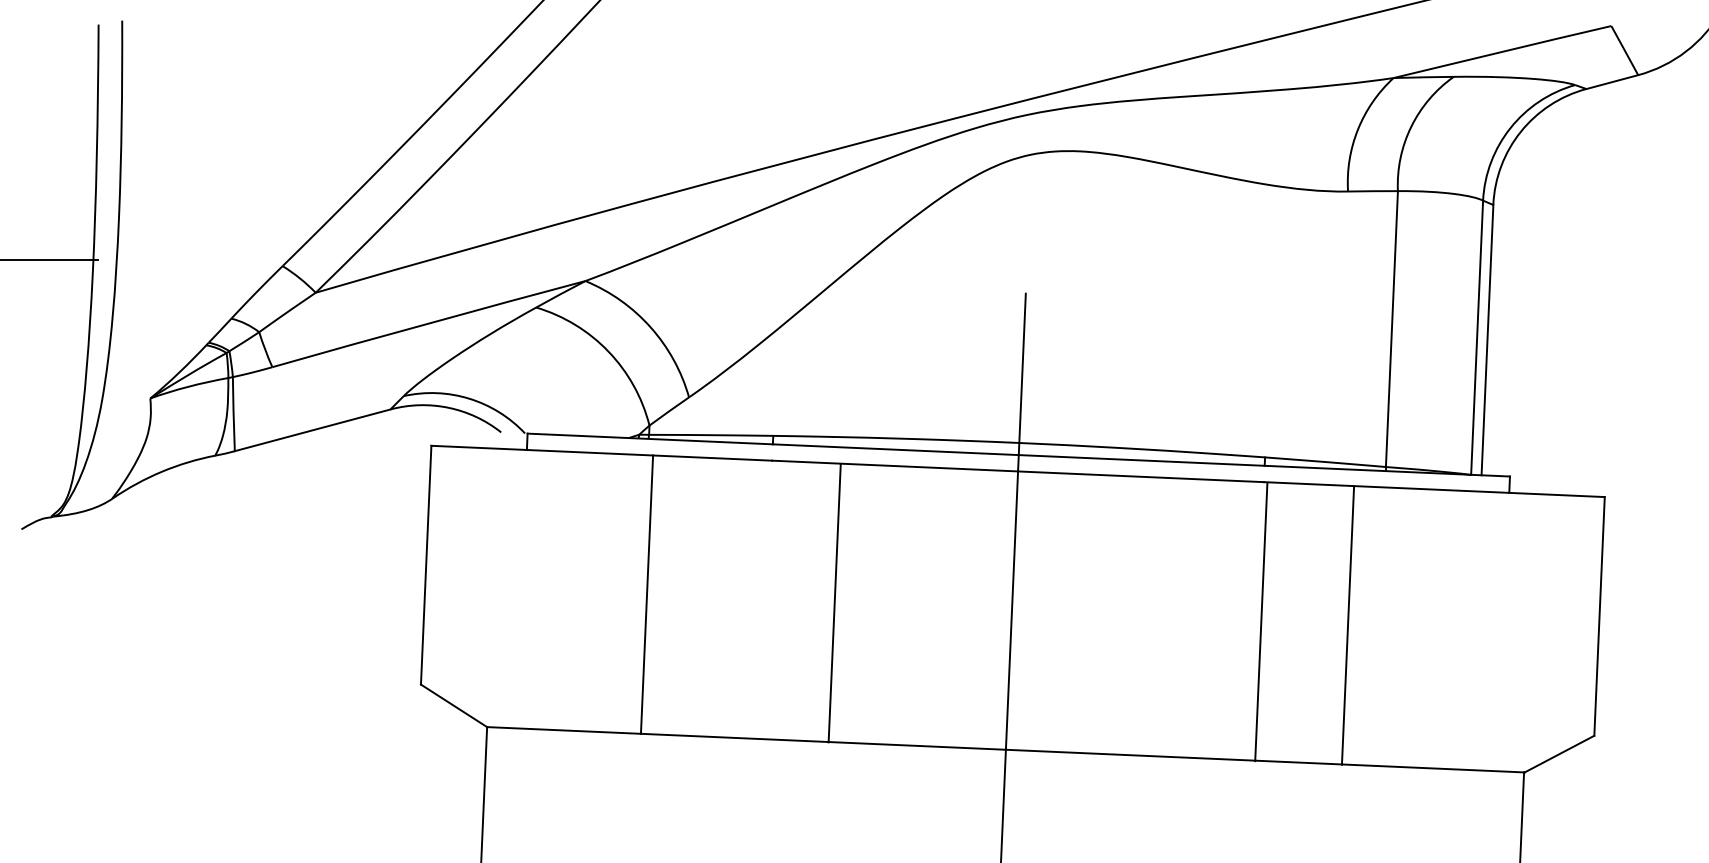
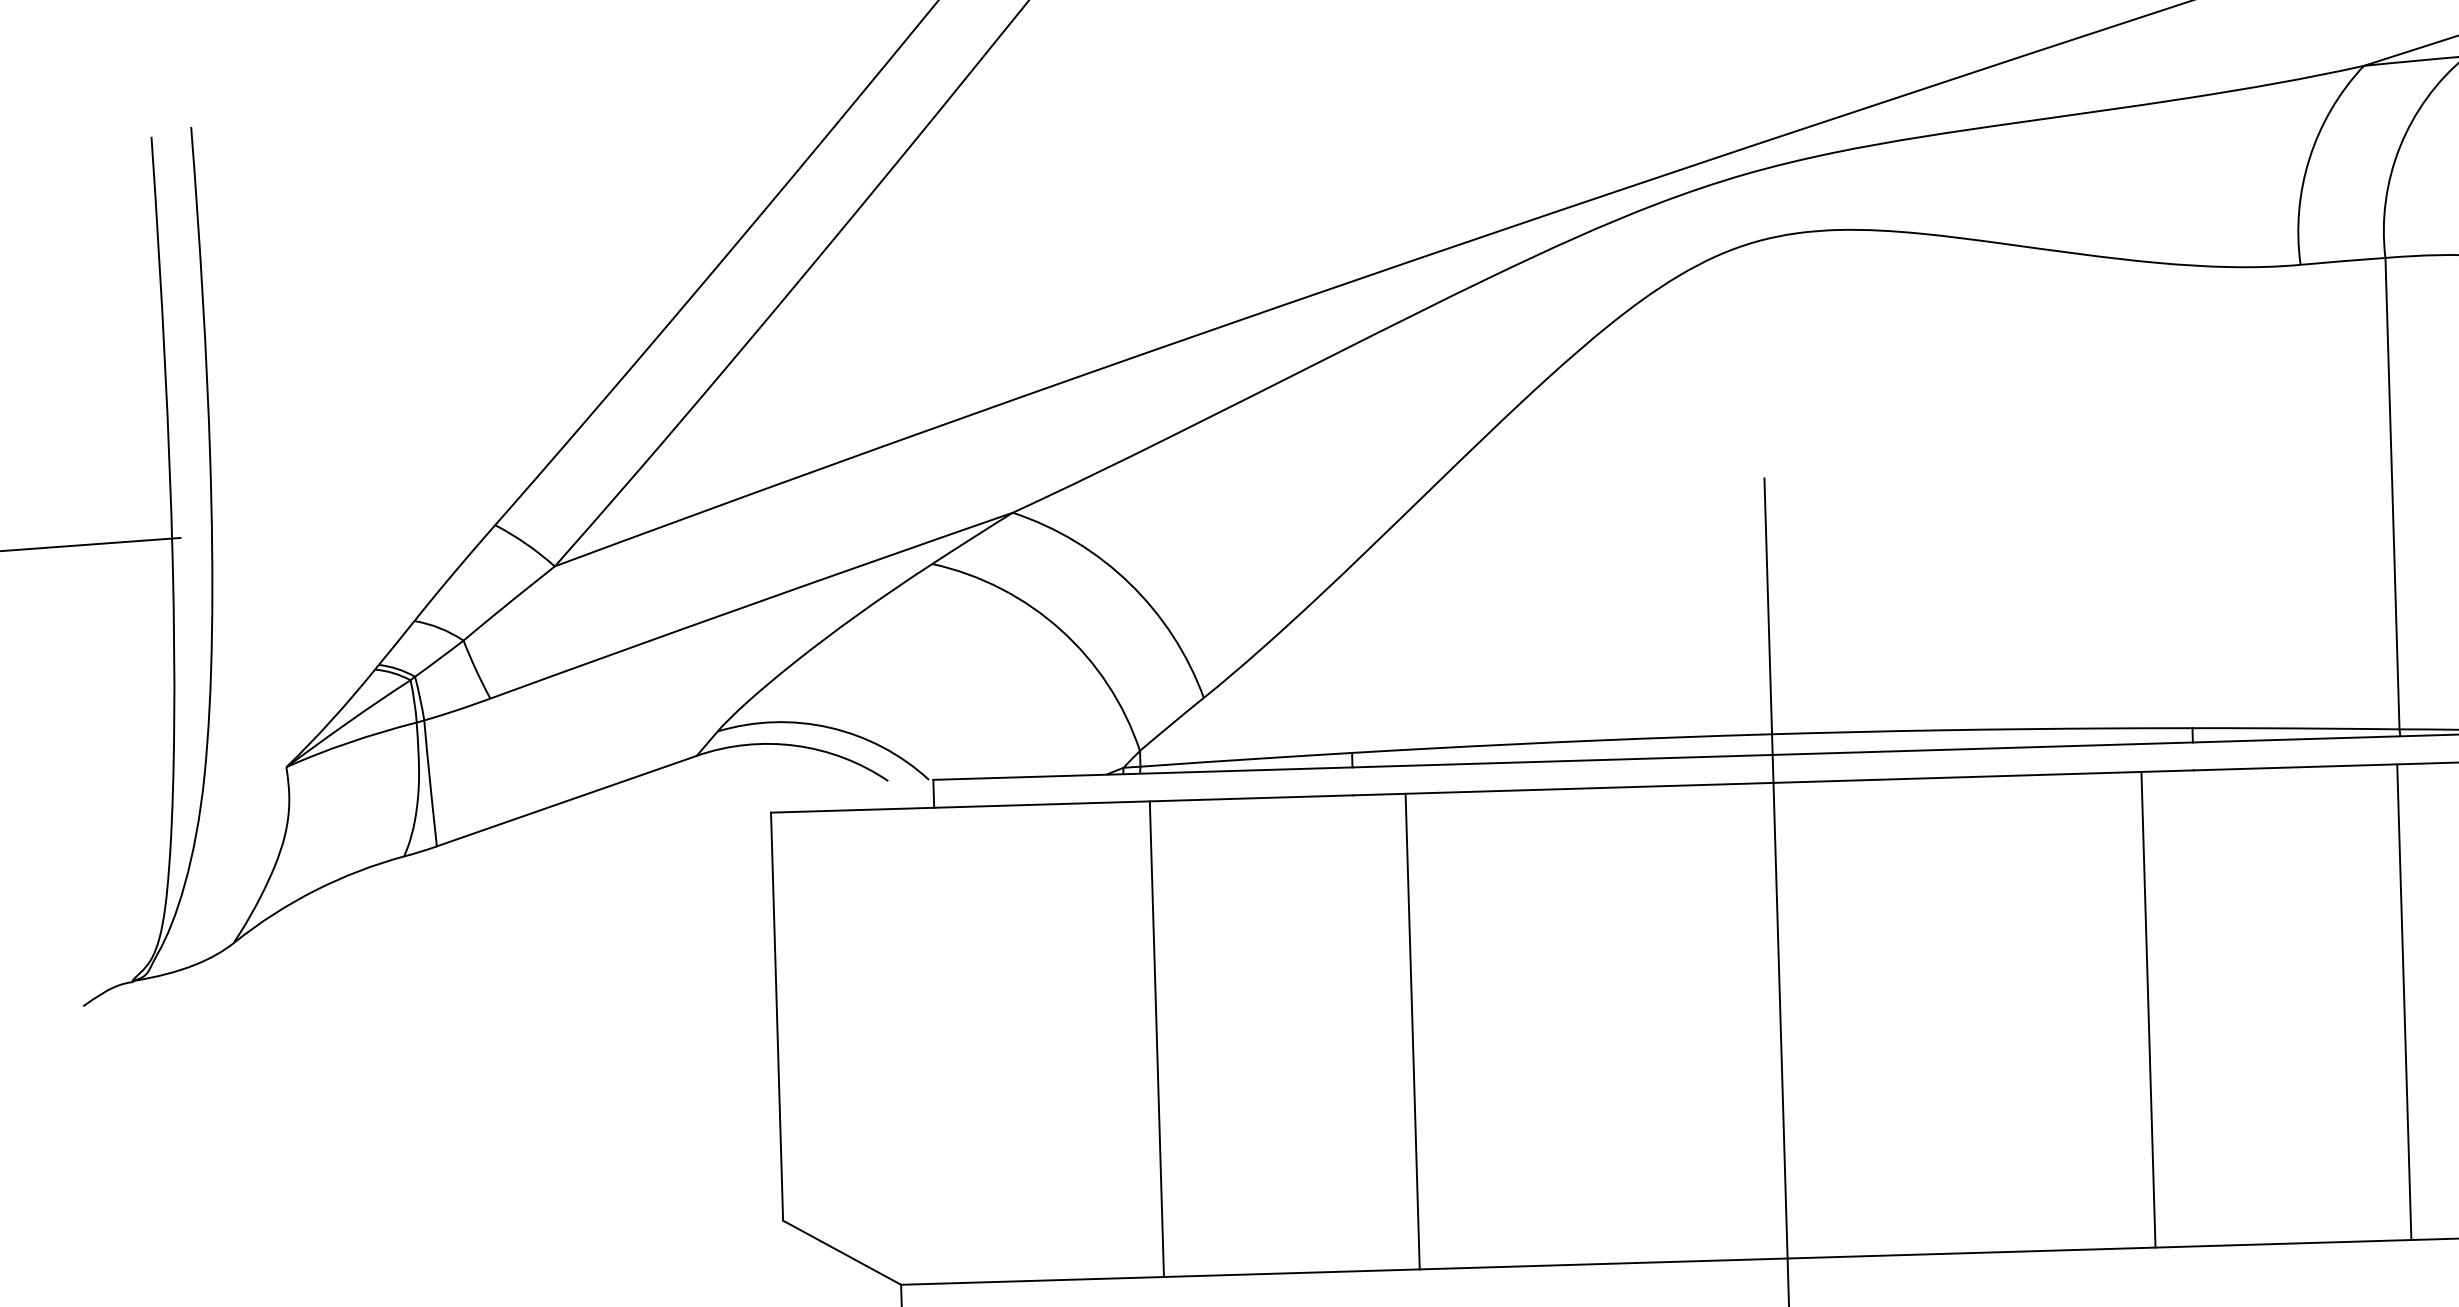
line: (834, 603) -> (1412, 1032), moved
line: (1261, 621) -> (2148, 1008), moved
line: (1347, 625) -> (2403, 1002), moved

